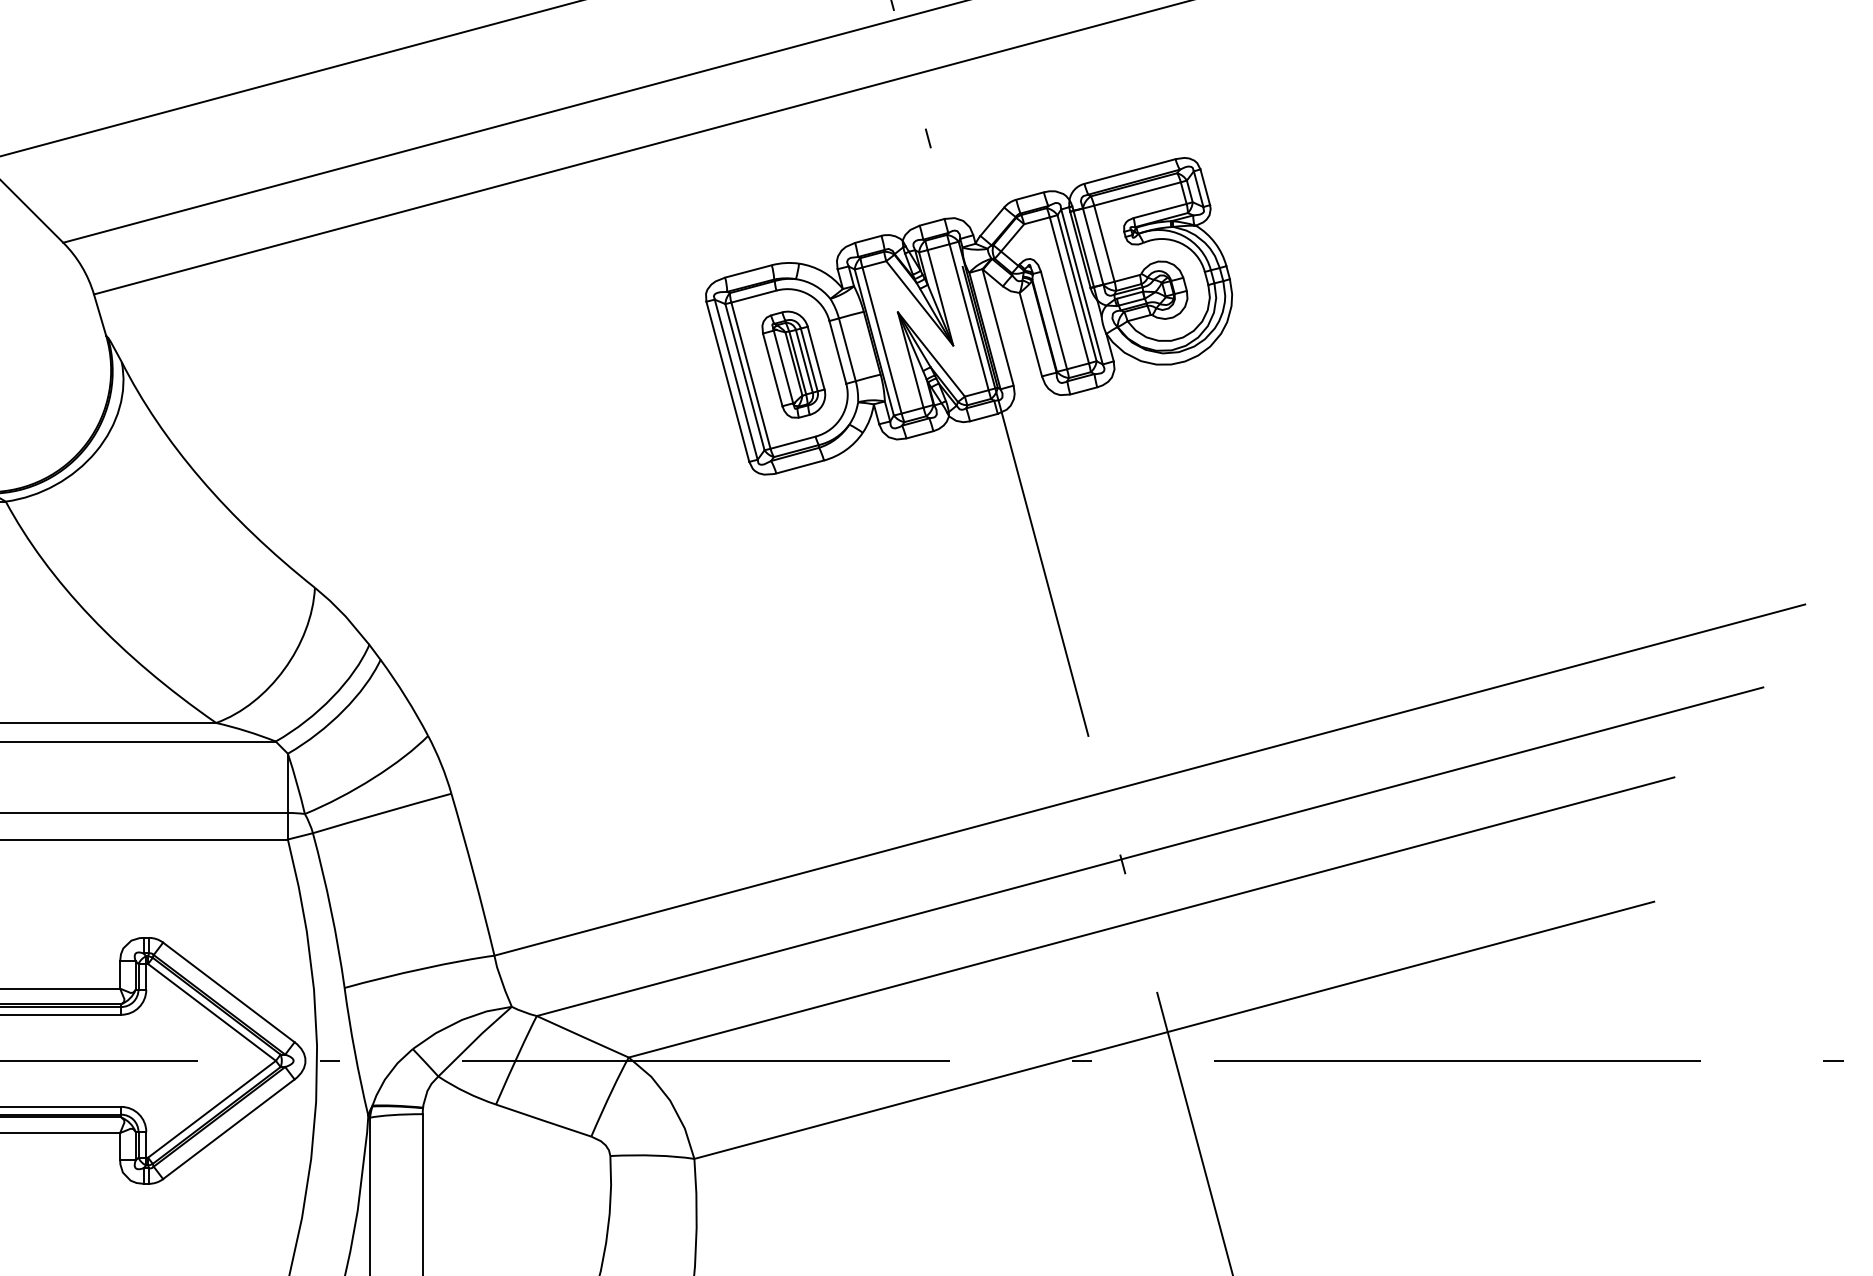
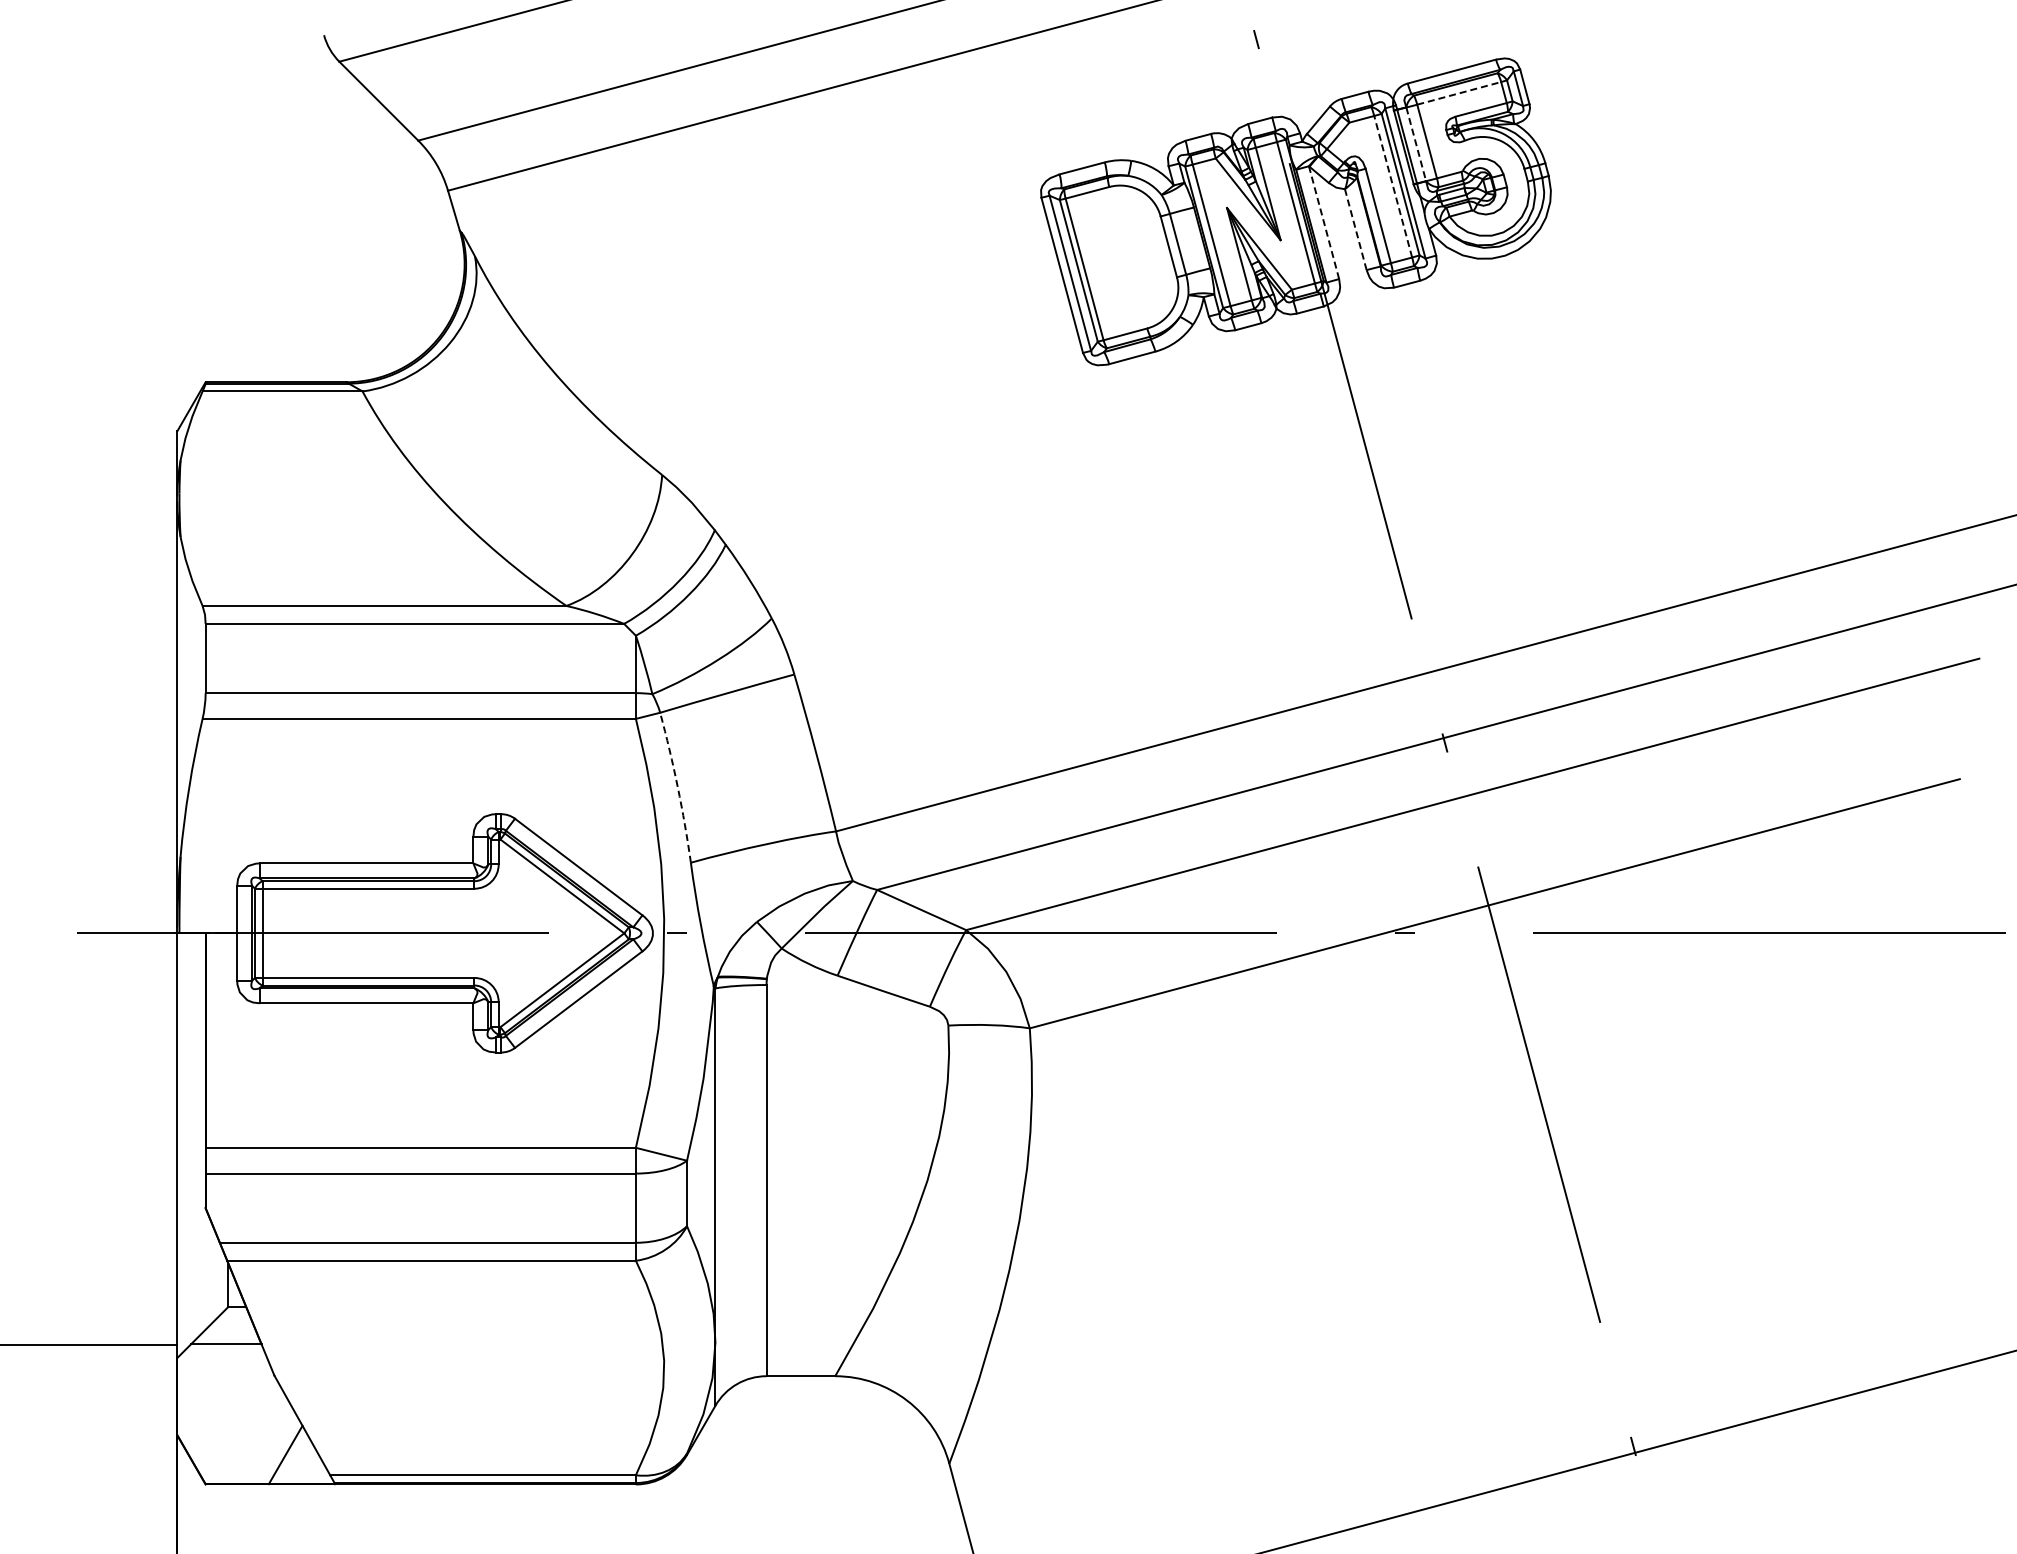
line: (1137, 194) -> (1459, 93), solid -> dashed
line: (1093, 246) -> (1416, 144), solid -> dashed
line: (1069, 290) -> (1393, 186), solid -> dashed
line: (997, 327) -> (1323, 222), solid -> dashed
line: (1030, 334) -> (1355, 229), solid -> dashed
part: (793, 364) -> (1125, 258), removed
arc: (330, 910) -> (677, 787), solid -> dashed

